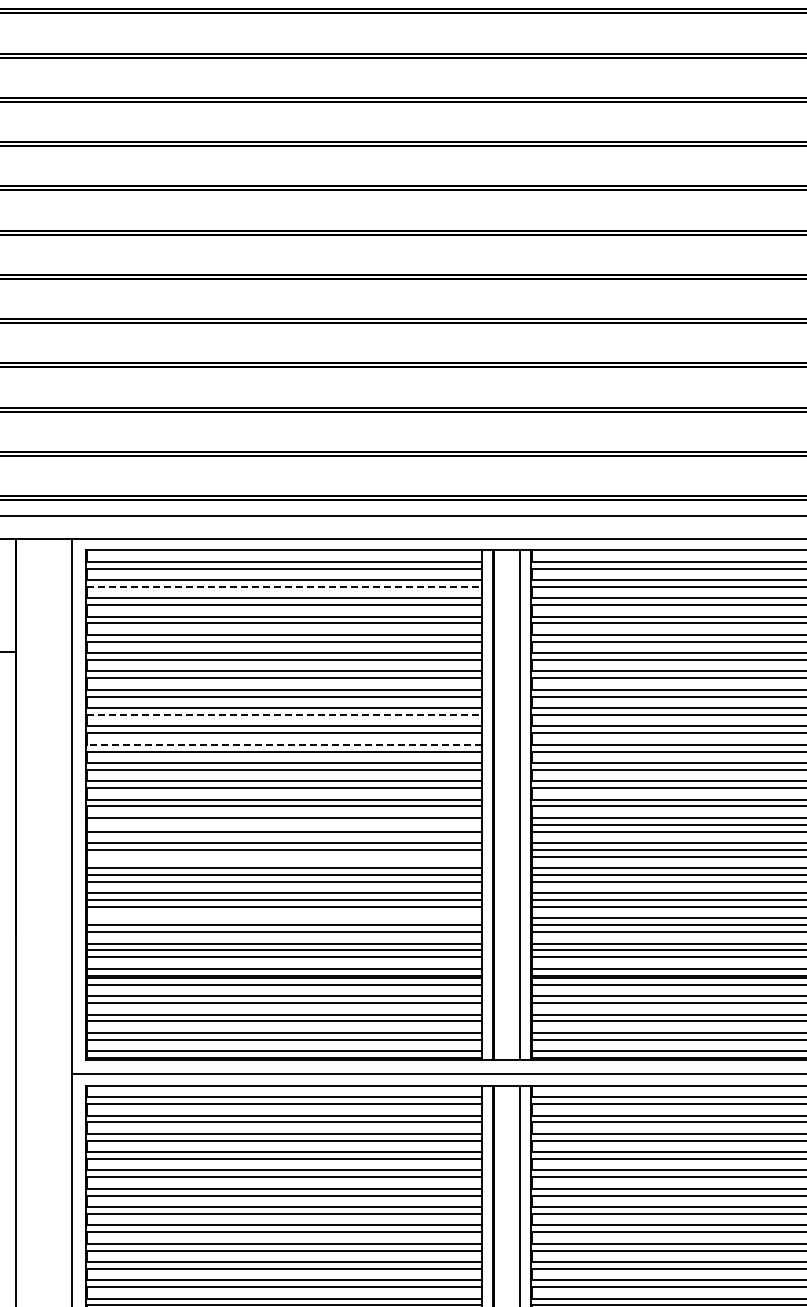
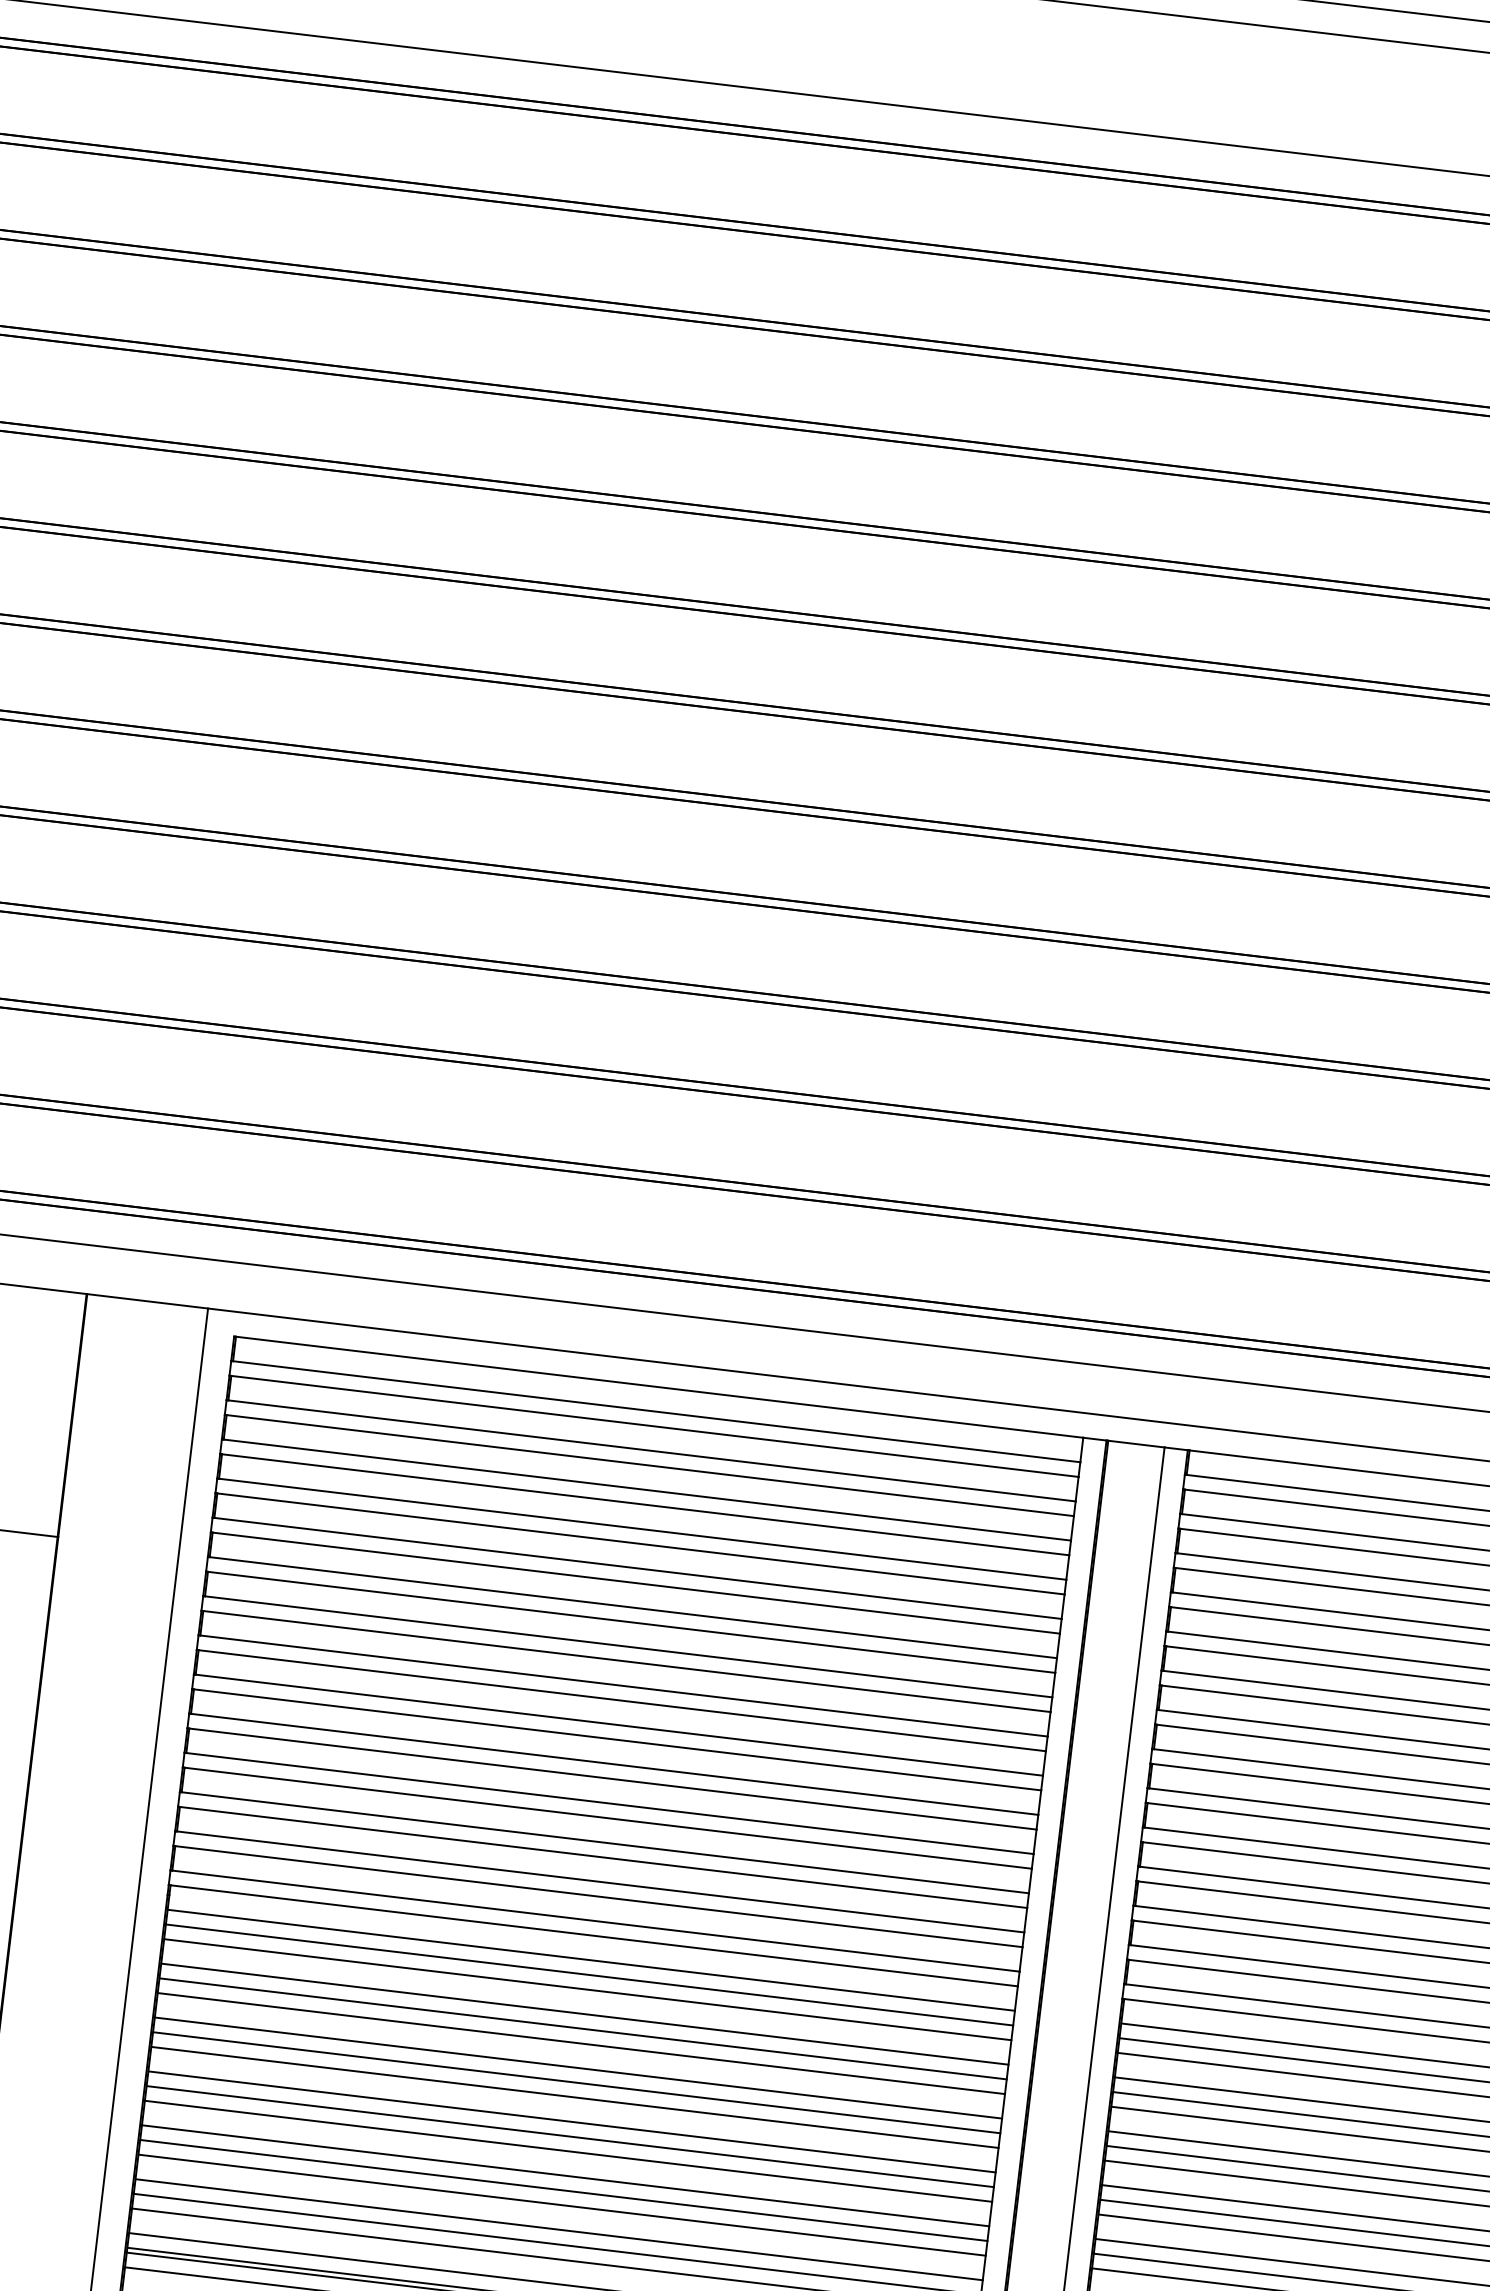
line: (284, 586) -> (649, 1464), dashed -> solid
line: (284, 714) -> (617, 1738), dashed -> solid
line: (284, 744) -> (609, 1803), dashed -> solid
line: (284, 824) -> (589, 1974), added
line: (284, 856) -> (581, 2043), added
line: (284, 918) -> (565, 2175), added

